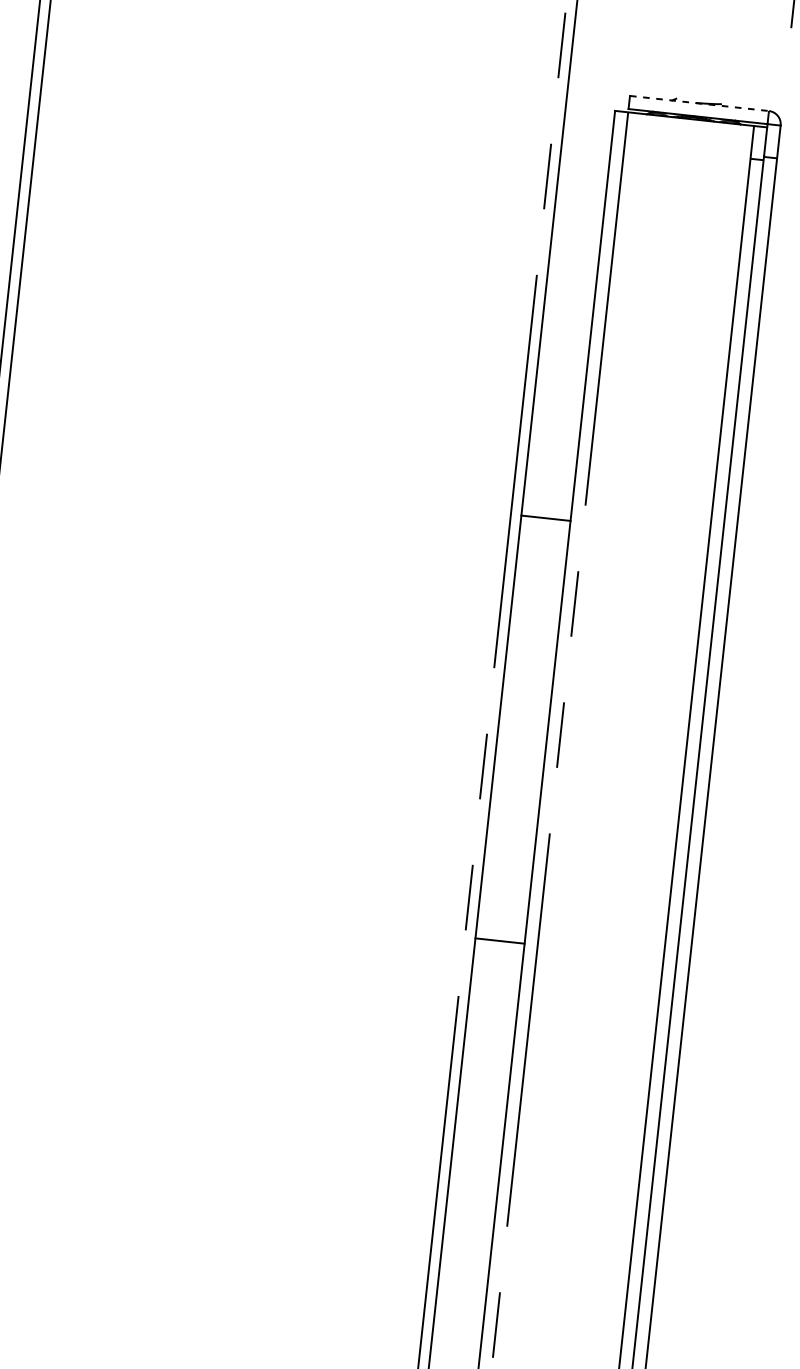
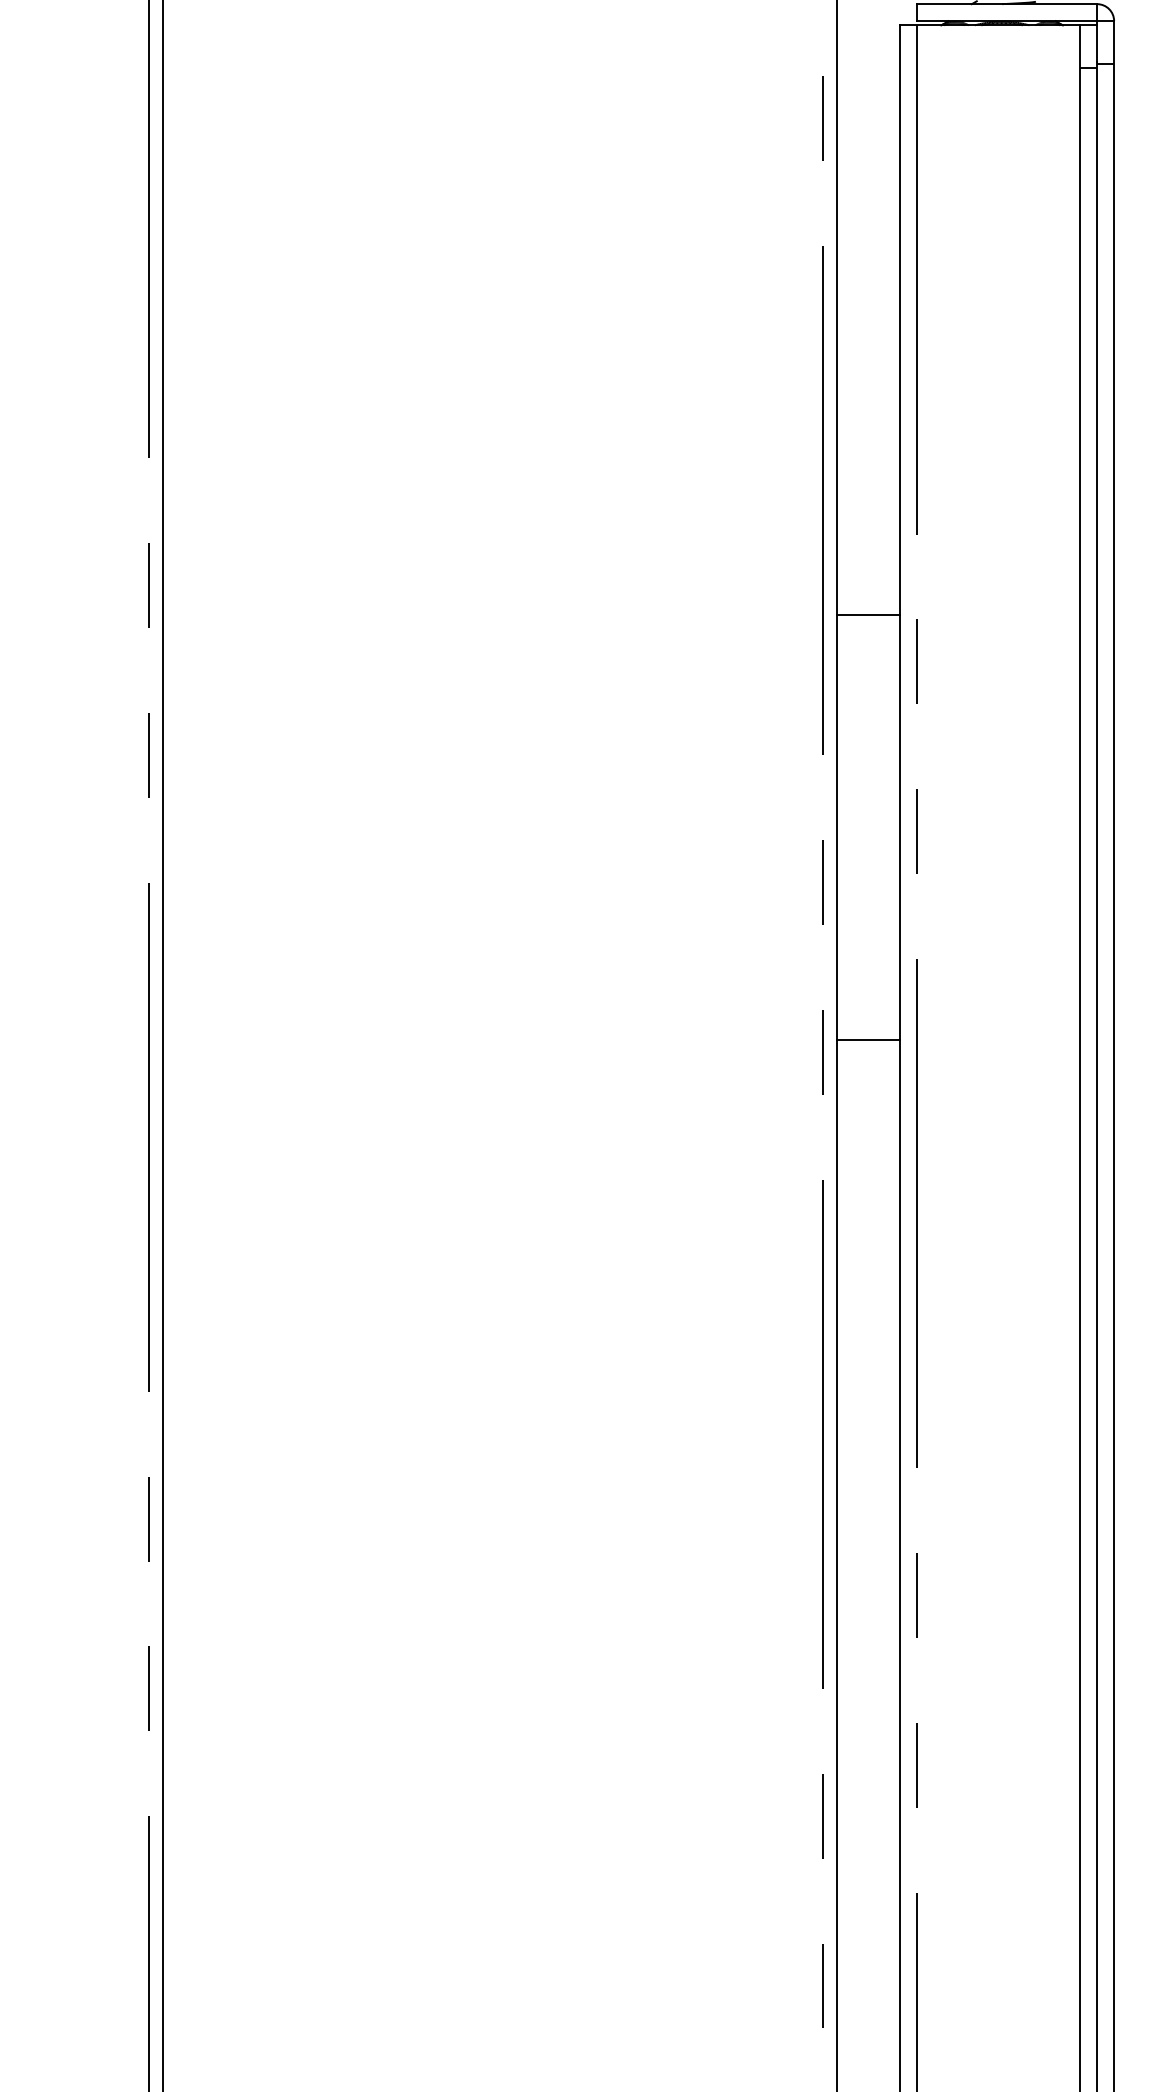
line: (699, 103) -> (1007, 4), dashed -> solid
line: (546, 518) -> (868, 615), moved
line: (500, 940) -> (868, 1039), moved

